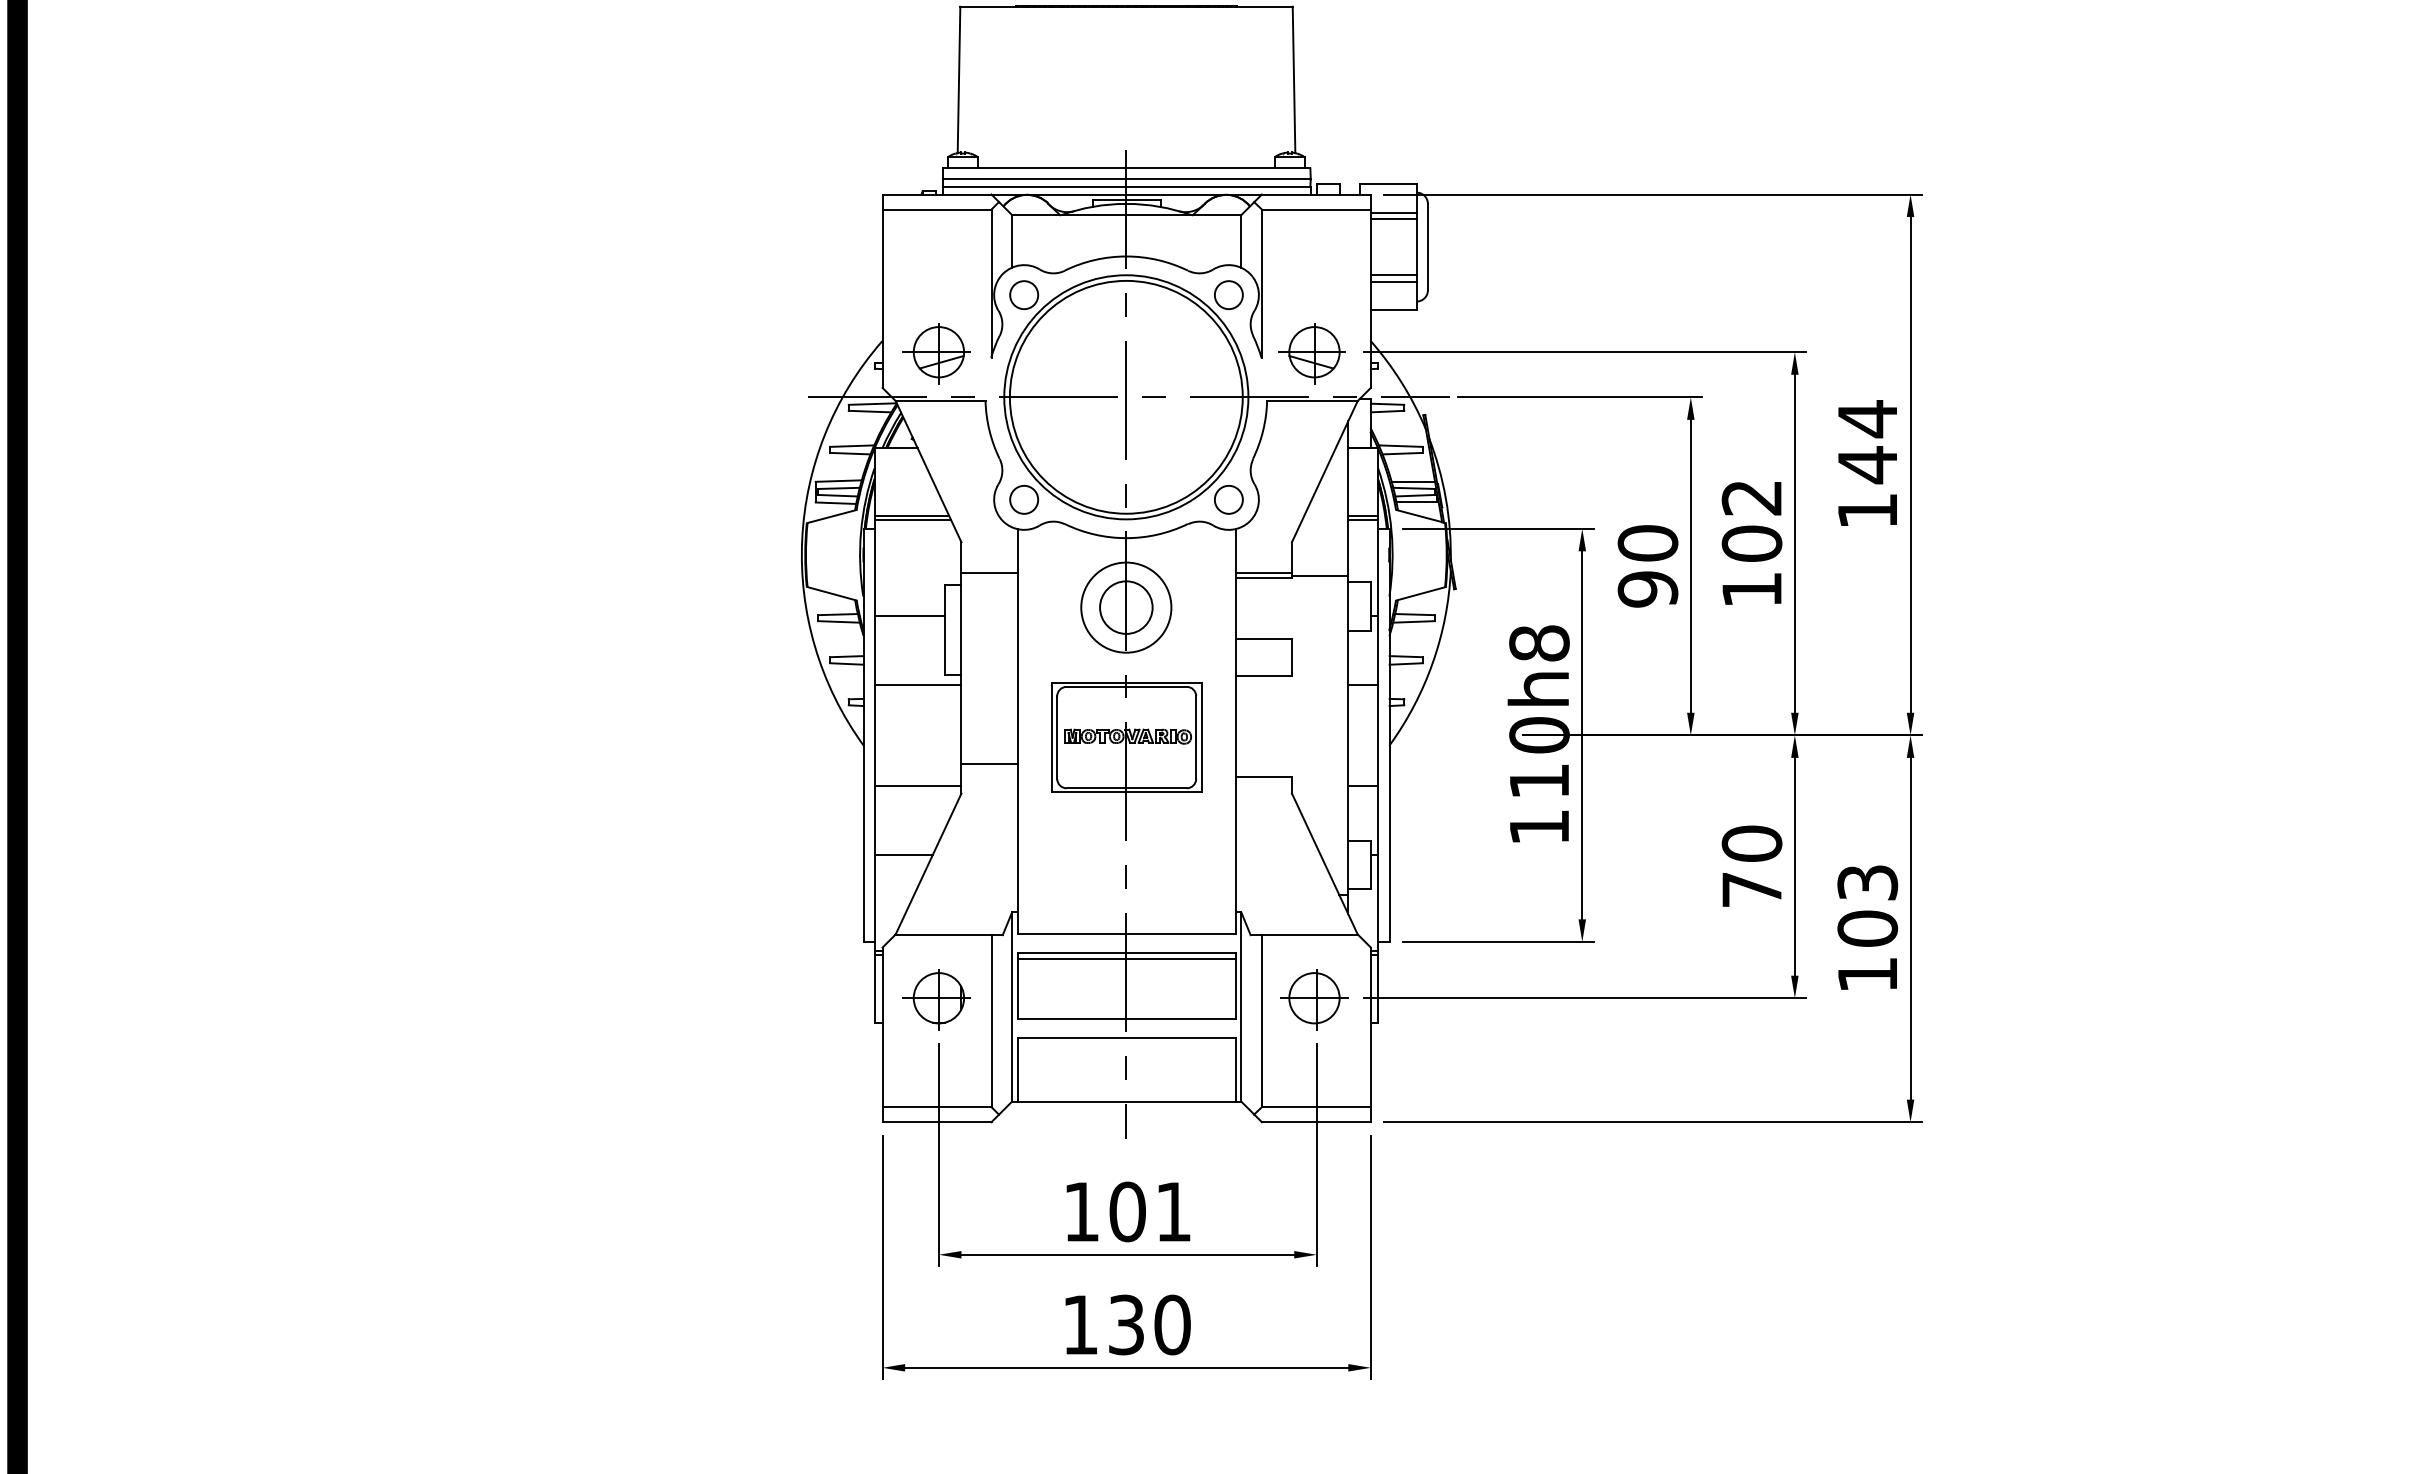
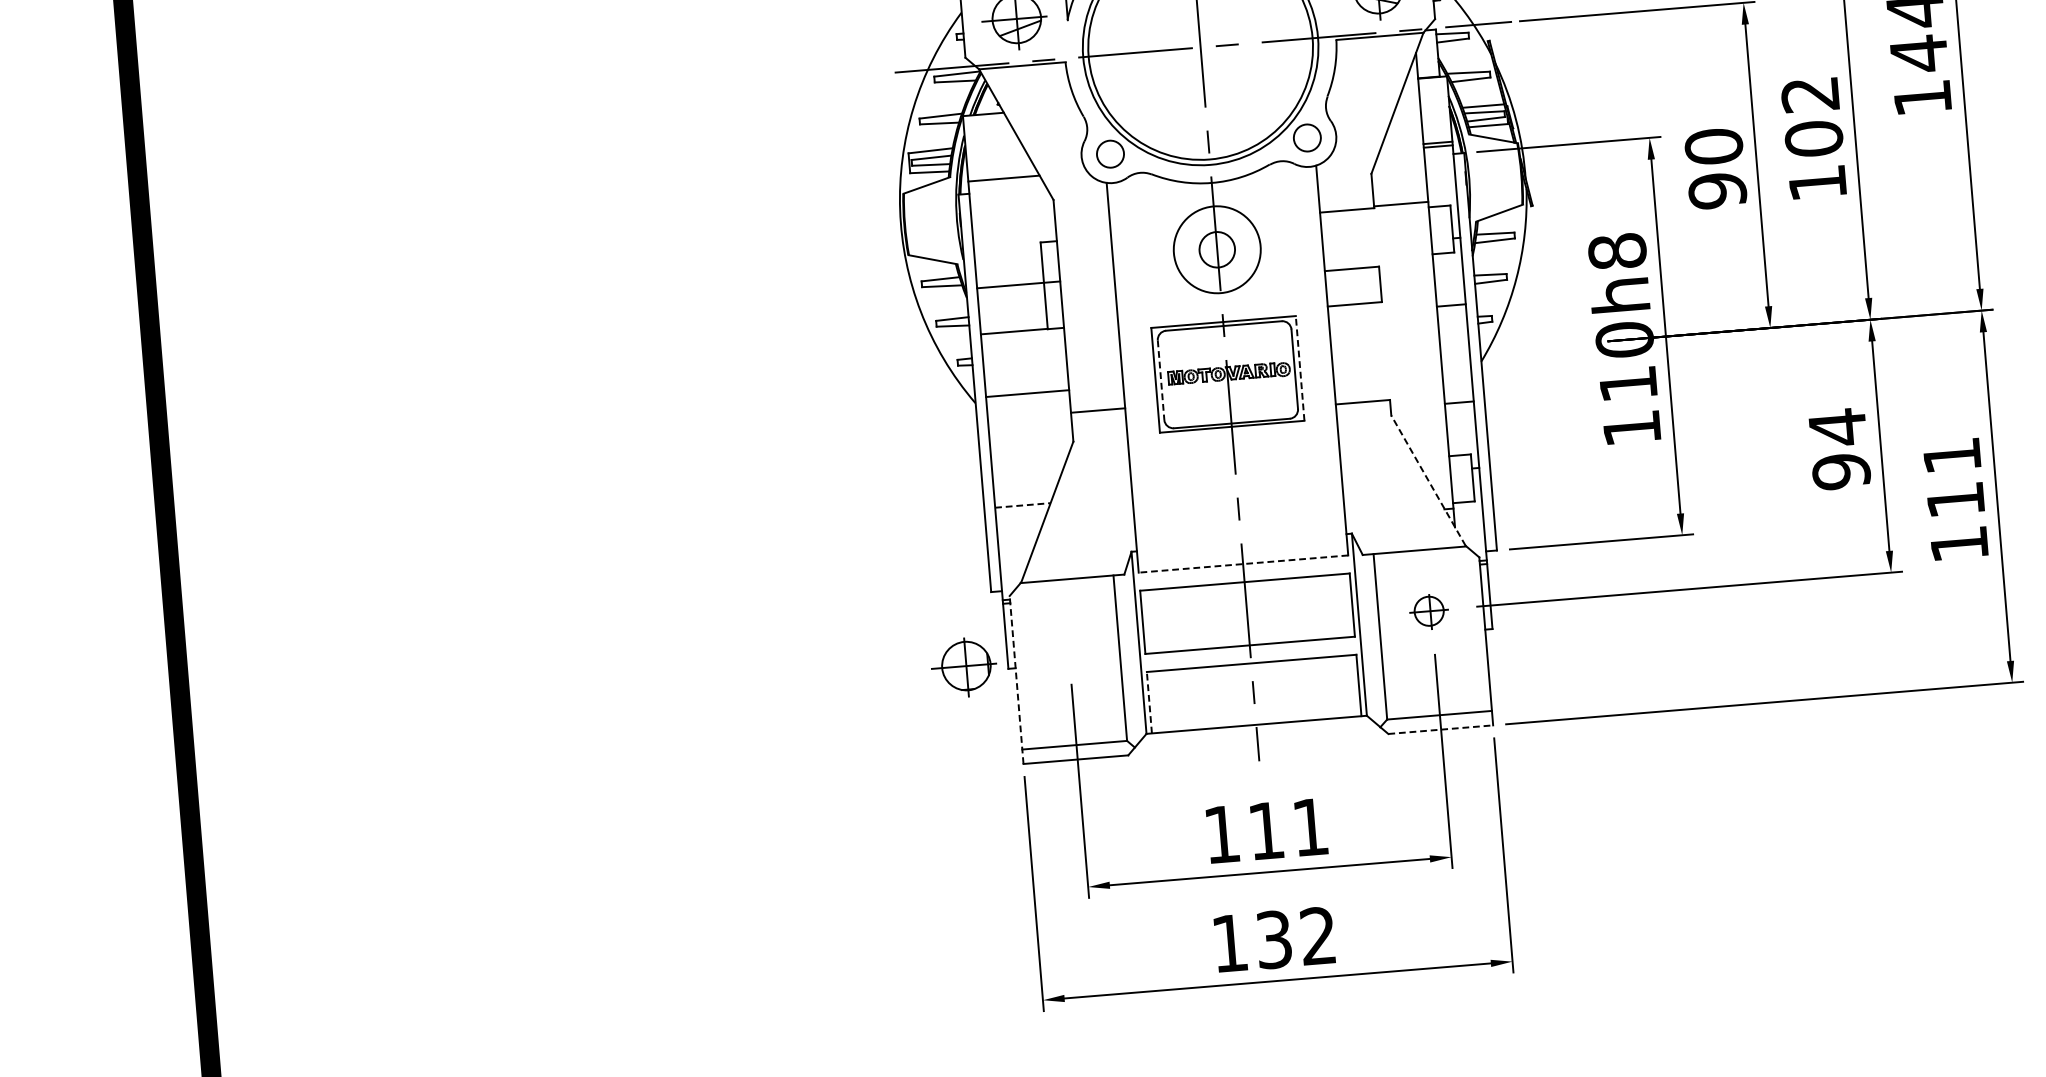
line: (912, 519) -> (1004, 181), removed
line: (989, 572) -> (1082, 226), removed
line: (1263, 572) -> (1346, 205), removed
circle: (1126, 607) -> (1217, 249), size x0.7
line: (909, 615) -> (1013, 331), moved
line: (918, 685) -> (1018, 285), moved
line: (1201, 736) -> (1299, 367), solid -> dashed
line: (1057, 738) -> (1161, 381), solid -> dashed
line: (918, 786) -> (1027, 394), moved
line: (903, 855) -> (1022, 505), solid -> dashed
line: (1324, 863) -> (1428, 480), solid -> dashed
text: (1751, 866) -> (1839, 449), 70 -> 94
text: (1867, 905) -> (1953, 477), 103 -> 111
line: (1126, 934) -> (1243, 564), solid -> dashed
line: (1126, 958) -> (1245, 587), removed
part: (936, 999) -> (964, 667), moved
part: (1314, 999) -> (1429, 611), size x0.6
line: (882, 1034) -> (1016, 679), solid -> dashed
line: (1017, 1069) -> (1149, 702), solid -> dashed
line: (1316, 1122) -> (1440, 729), solid -> dashed
text: (1127, 1211) -> (1266, 830), 101 -> 111
text: (1172, 1324) -> (1318, 935), 130 -> 132

